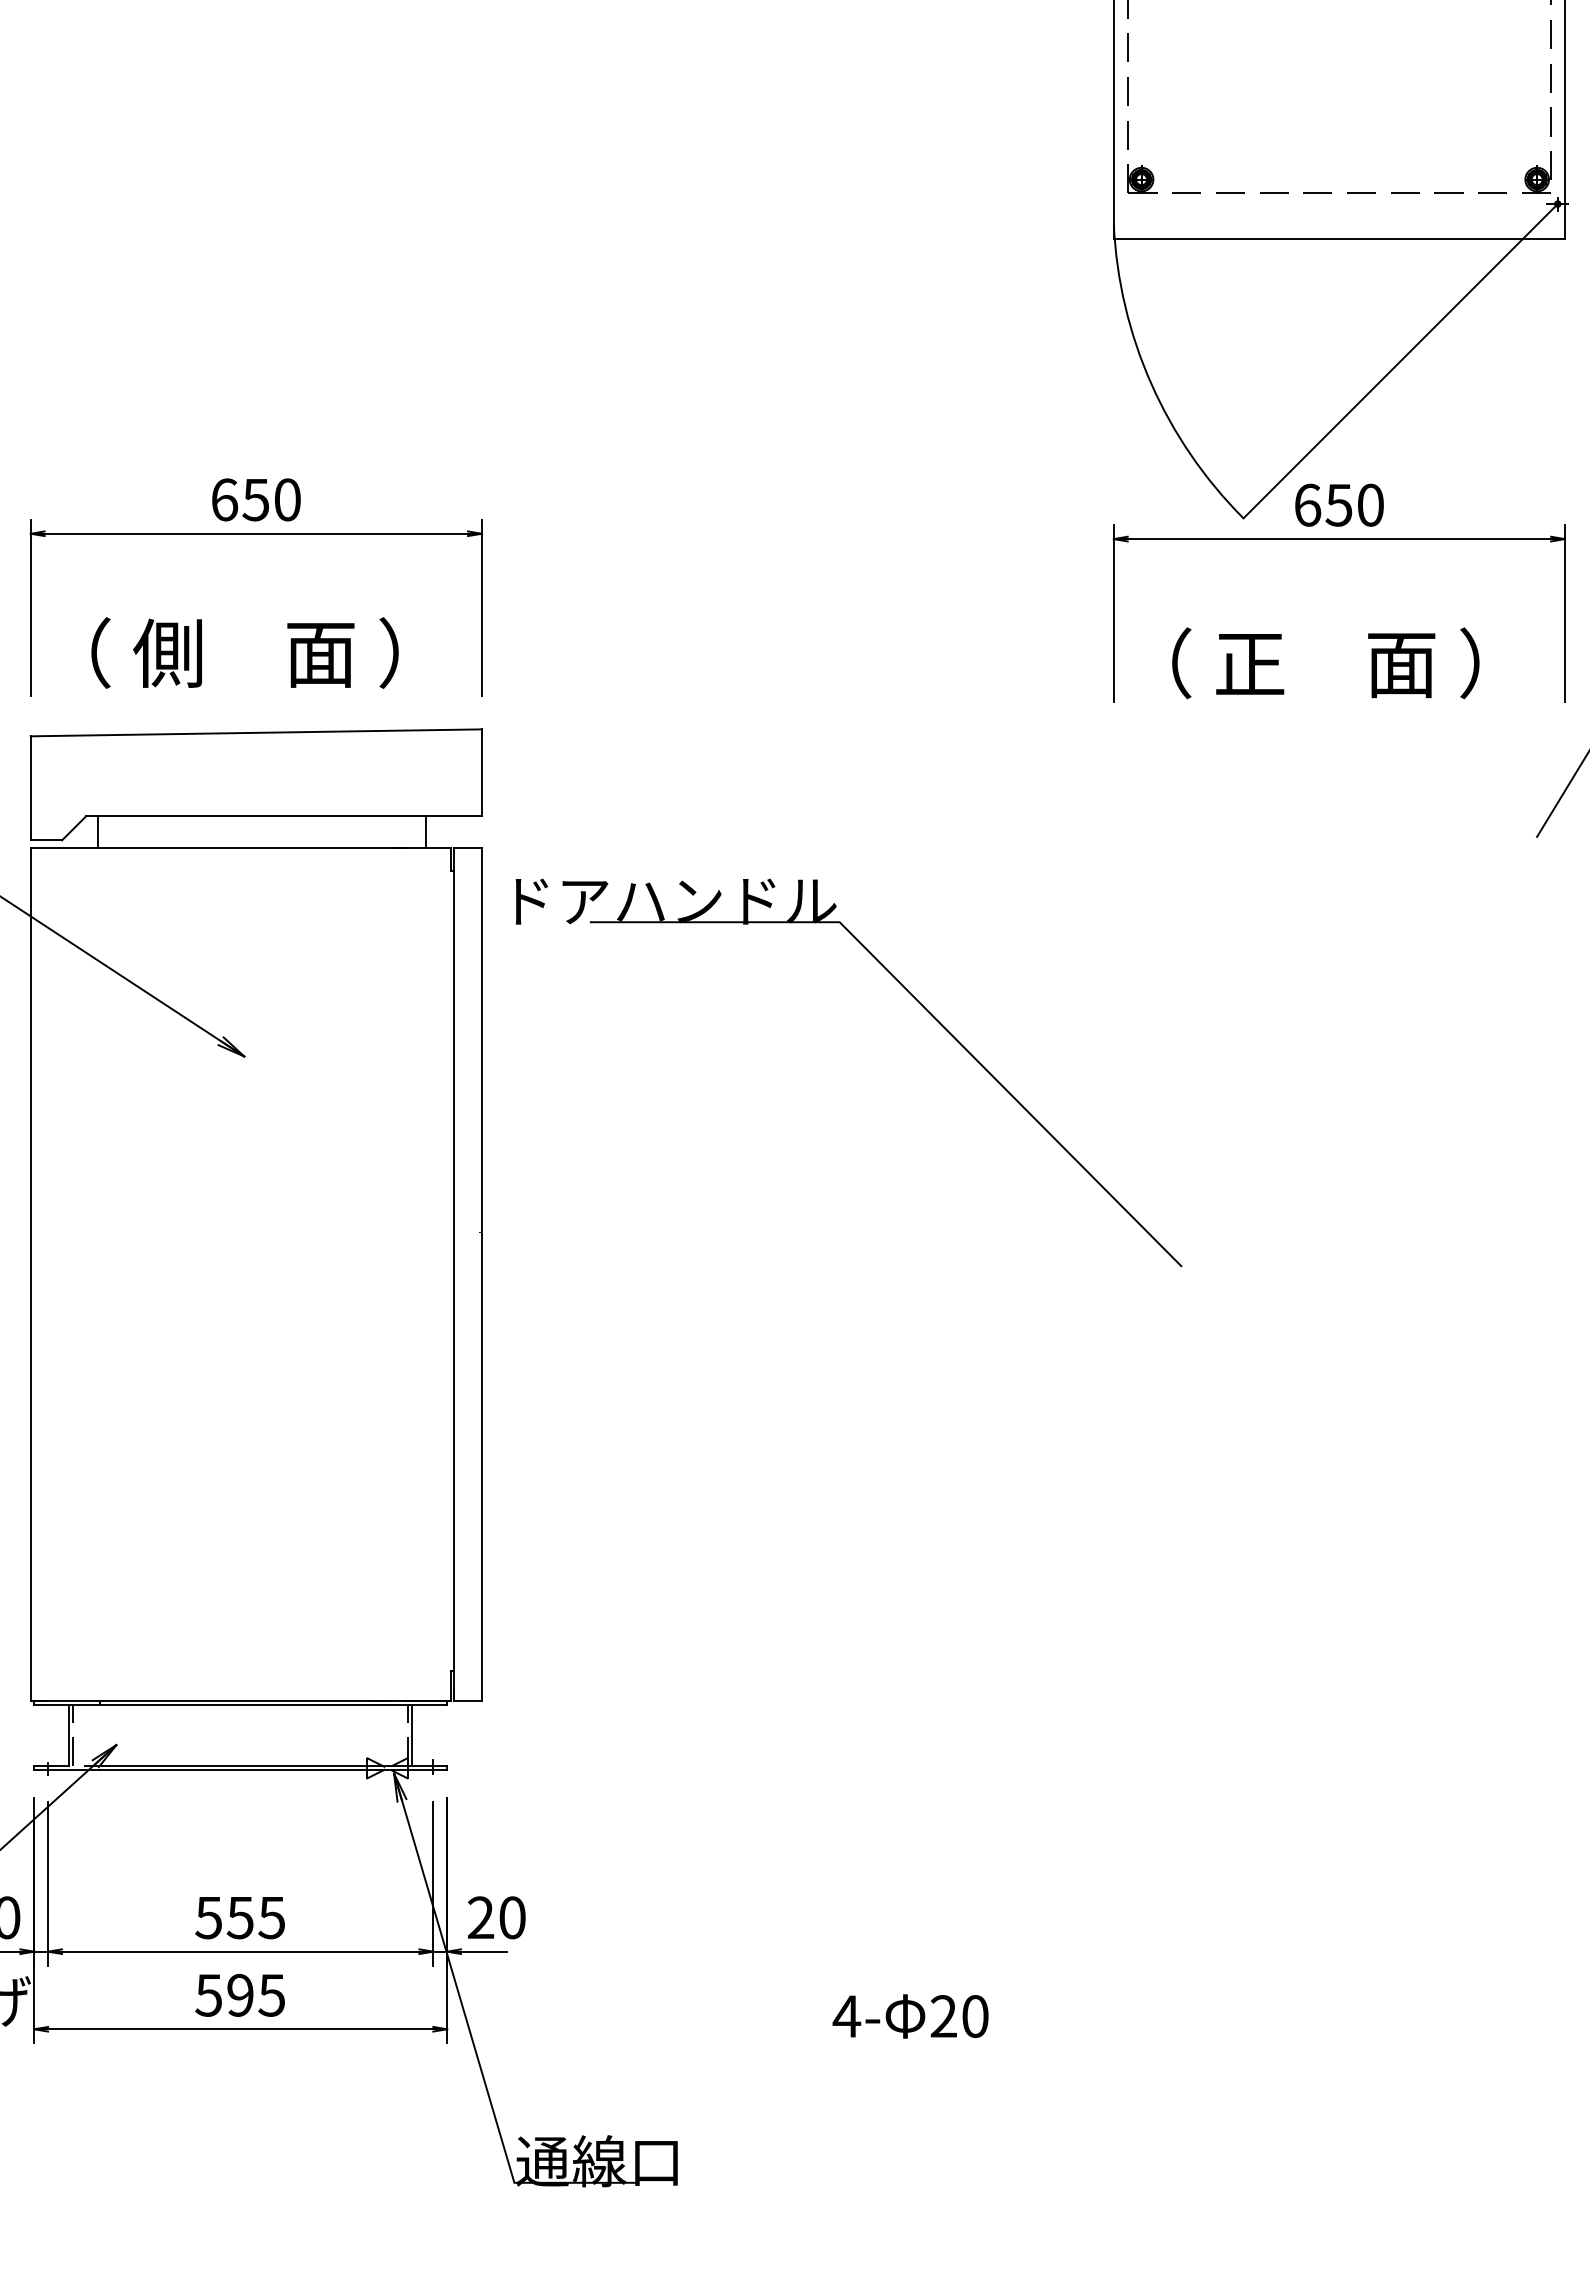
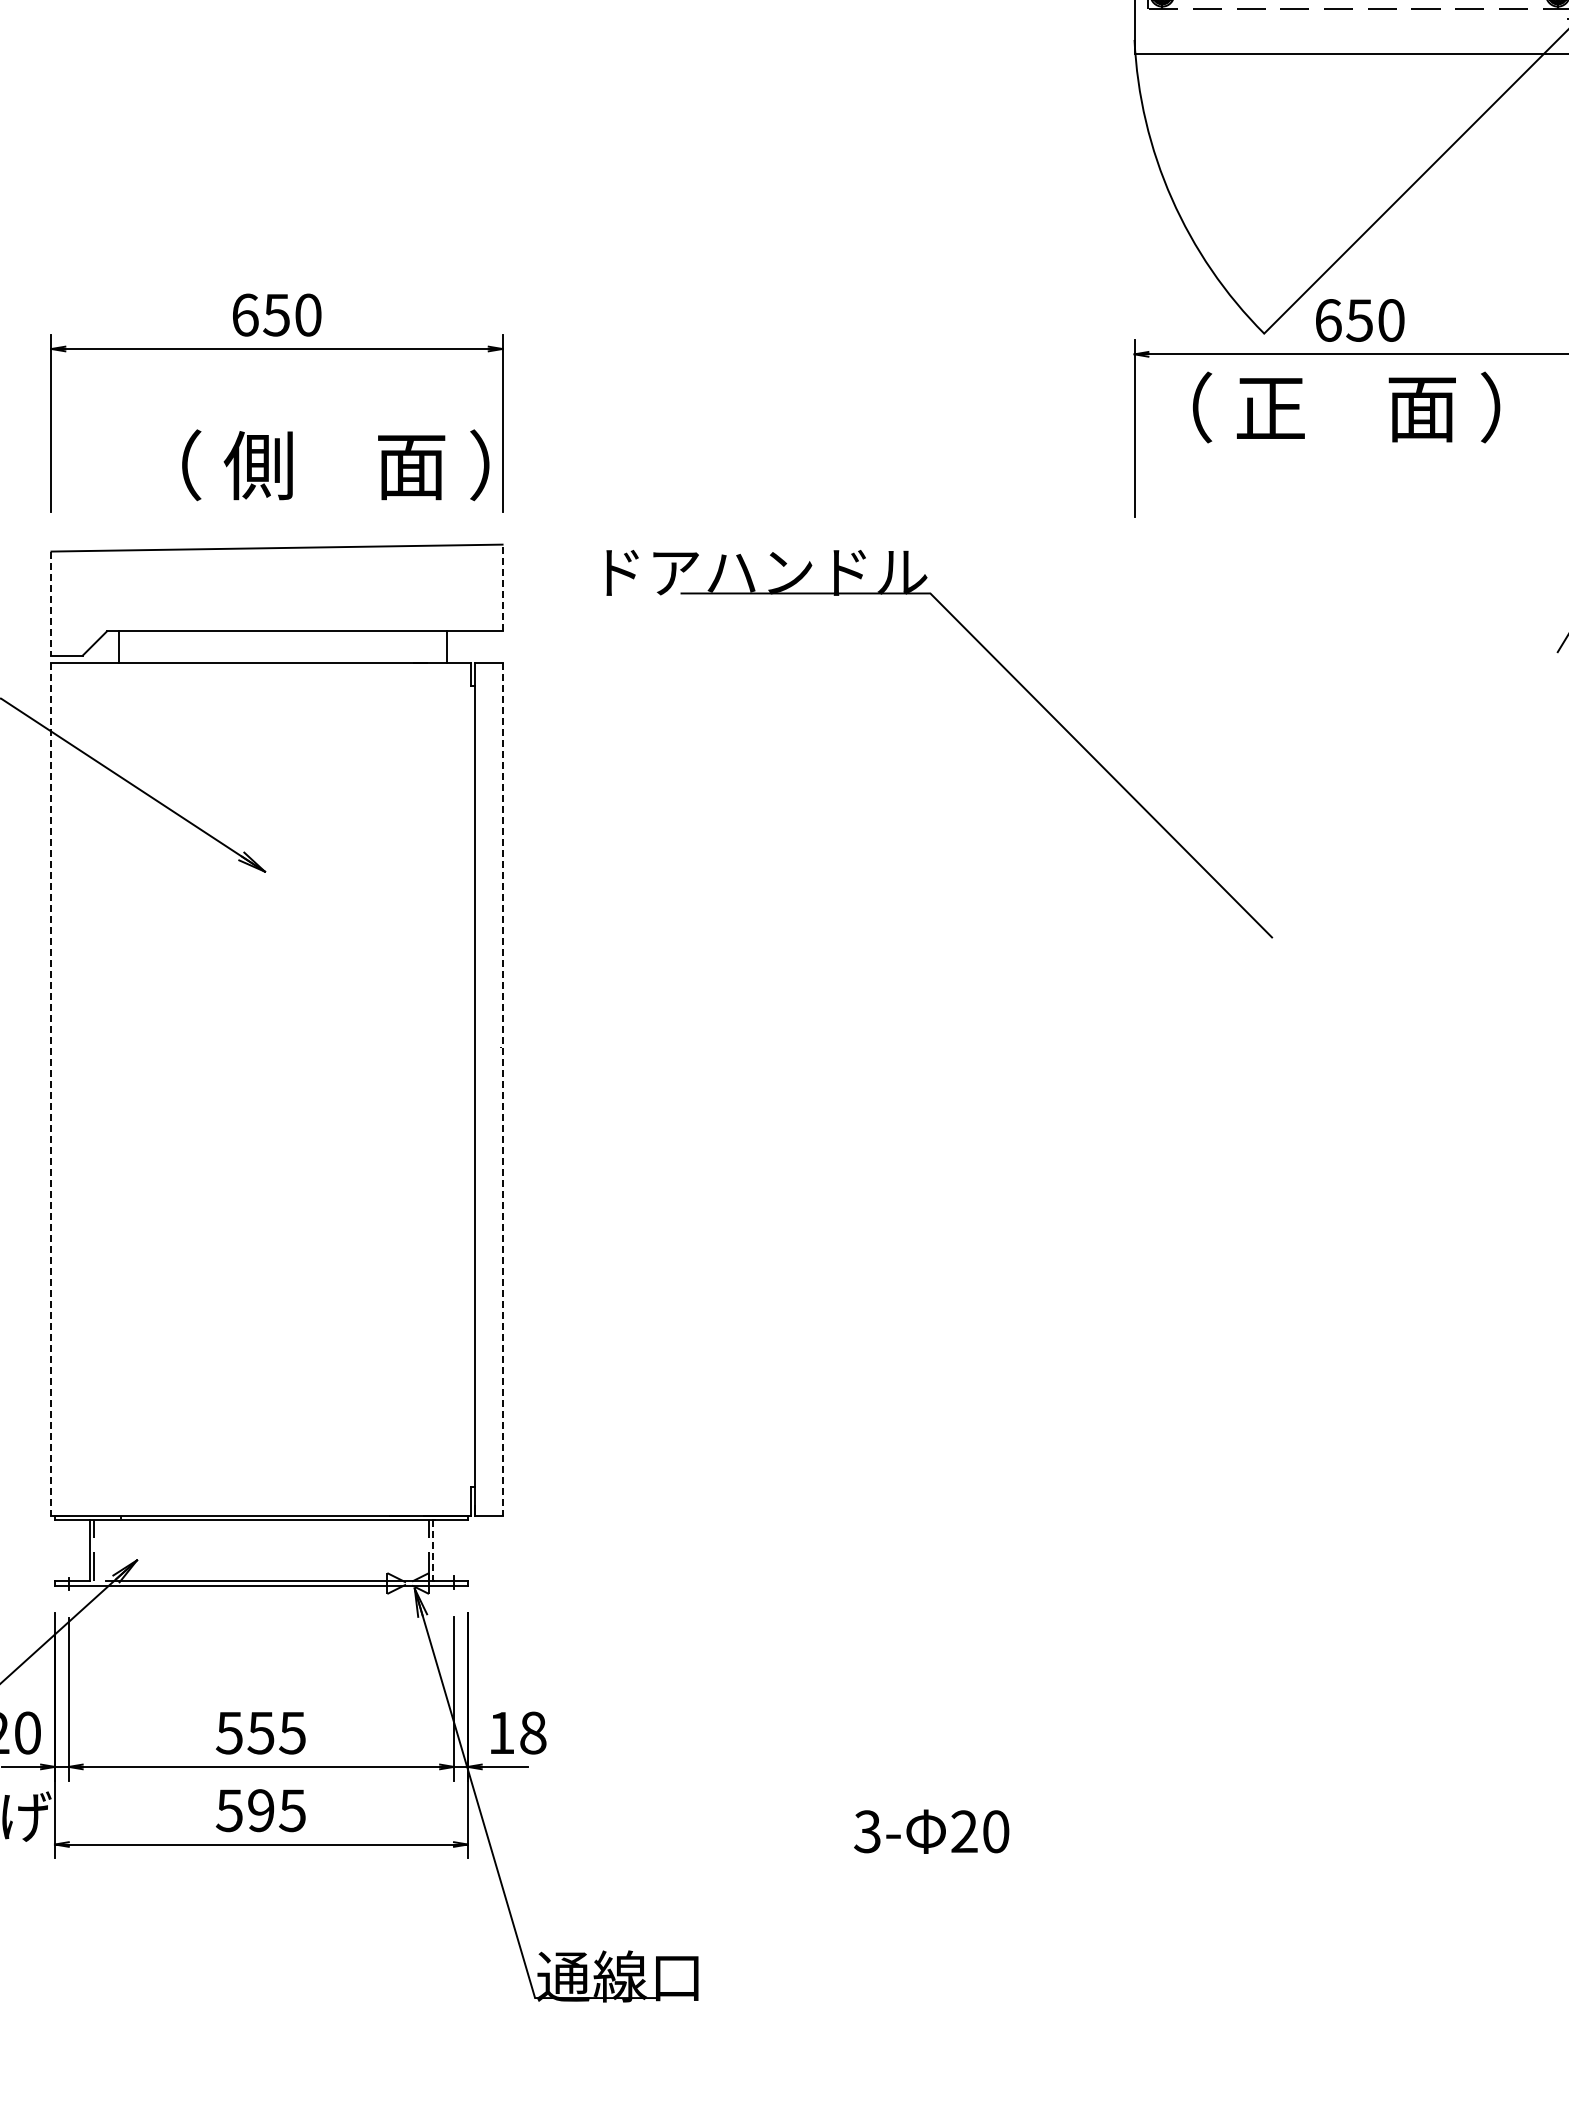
text: (244, 652) -> (335, 464), moved
text: (1325, 663) -> (1346, 407), moved
line: (481, 772) -> (502, 587), solid -> dashed
line: (30, 788) -> (51, 603), solid -> dashed
part: (918, 1002) -> (1009, 673), moved
line: (30, 1274) -> (51, 1089), solid -> dashed
line: (481, 1274) -> (502, 1089), solid -> dashed
line: (412, 1735) -> (433, 1550), solid -> dashed
text: (496, 1917) -> (517, 1732), 20 -> 18
text: (846, 2016) -> (867, 1831), 4- -> 3-

